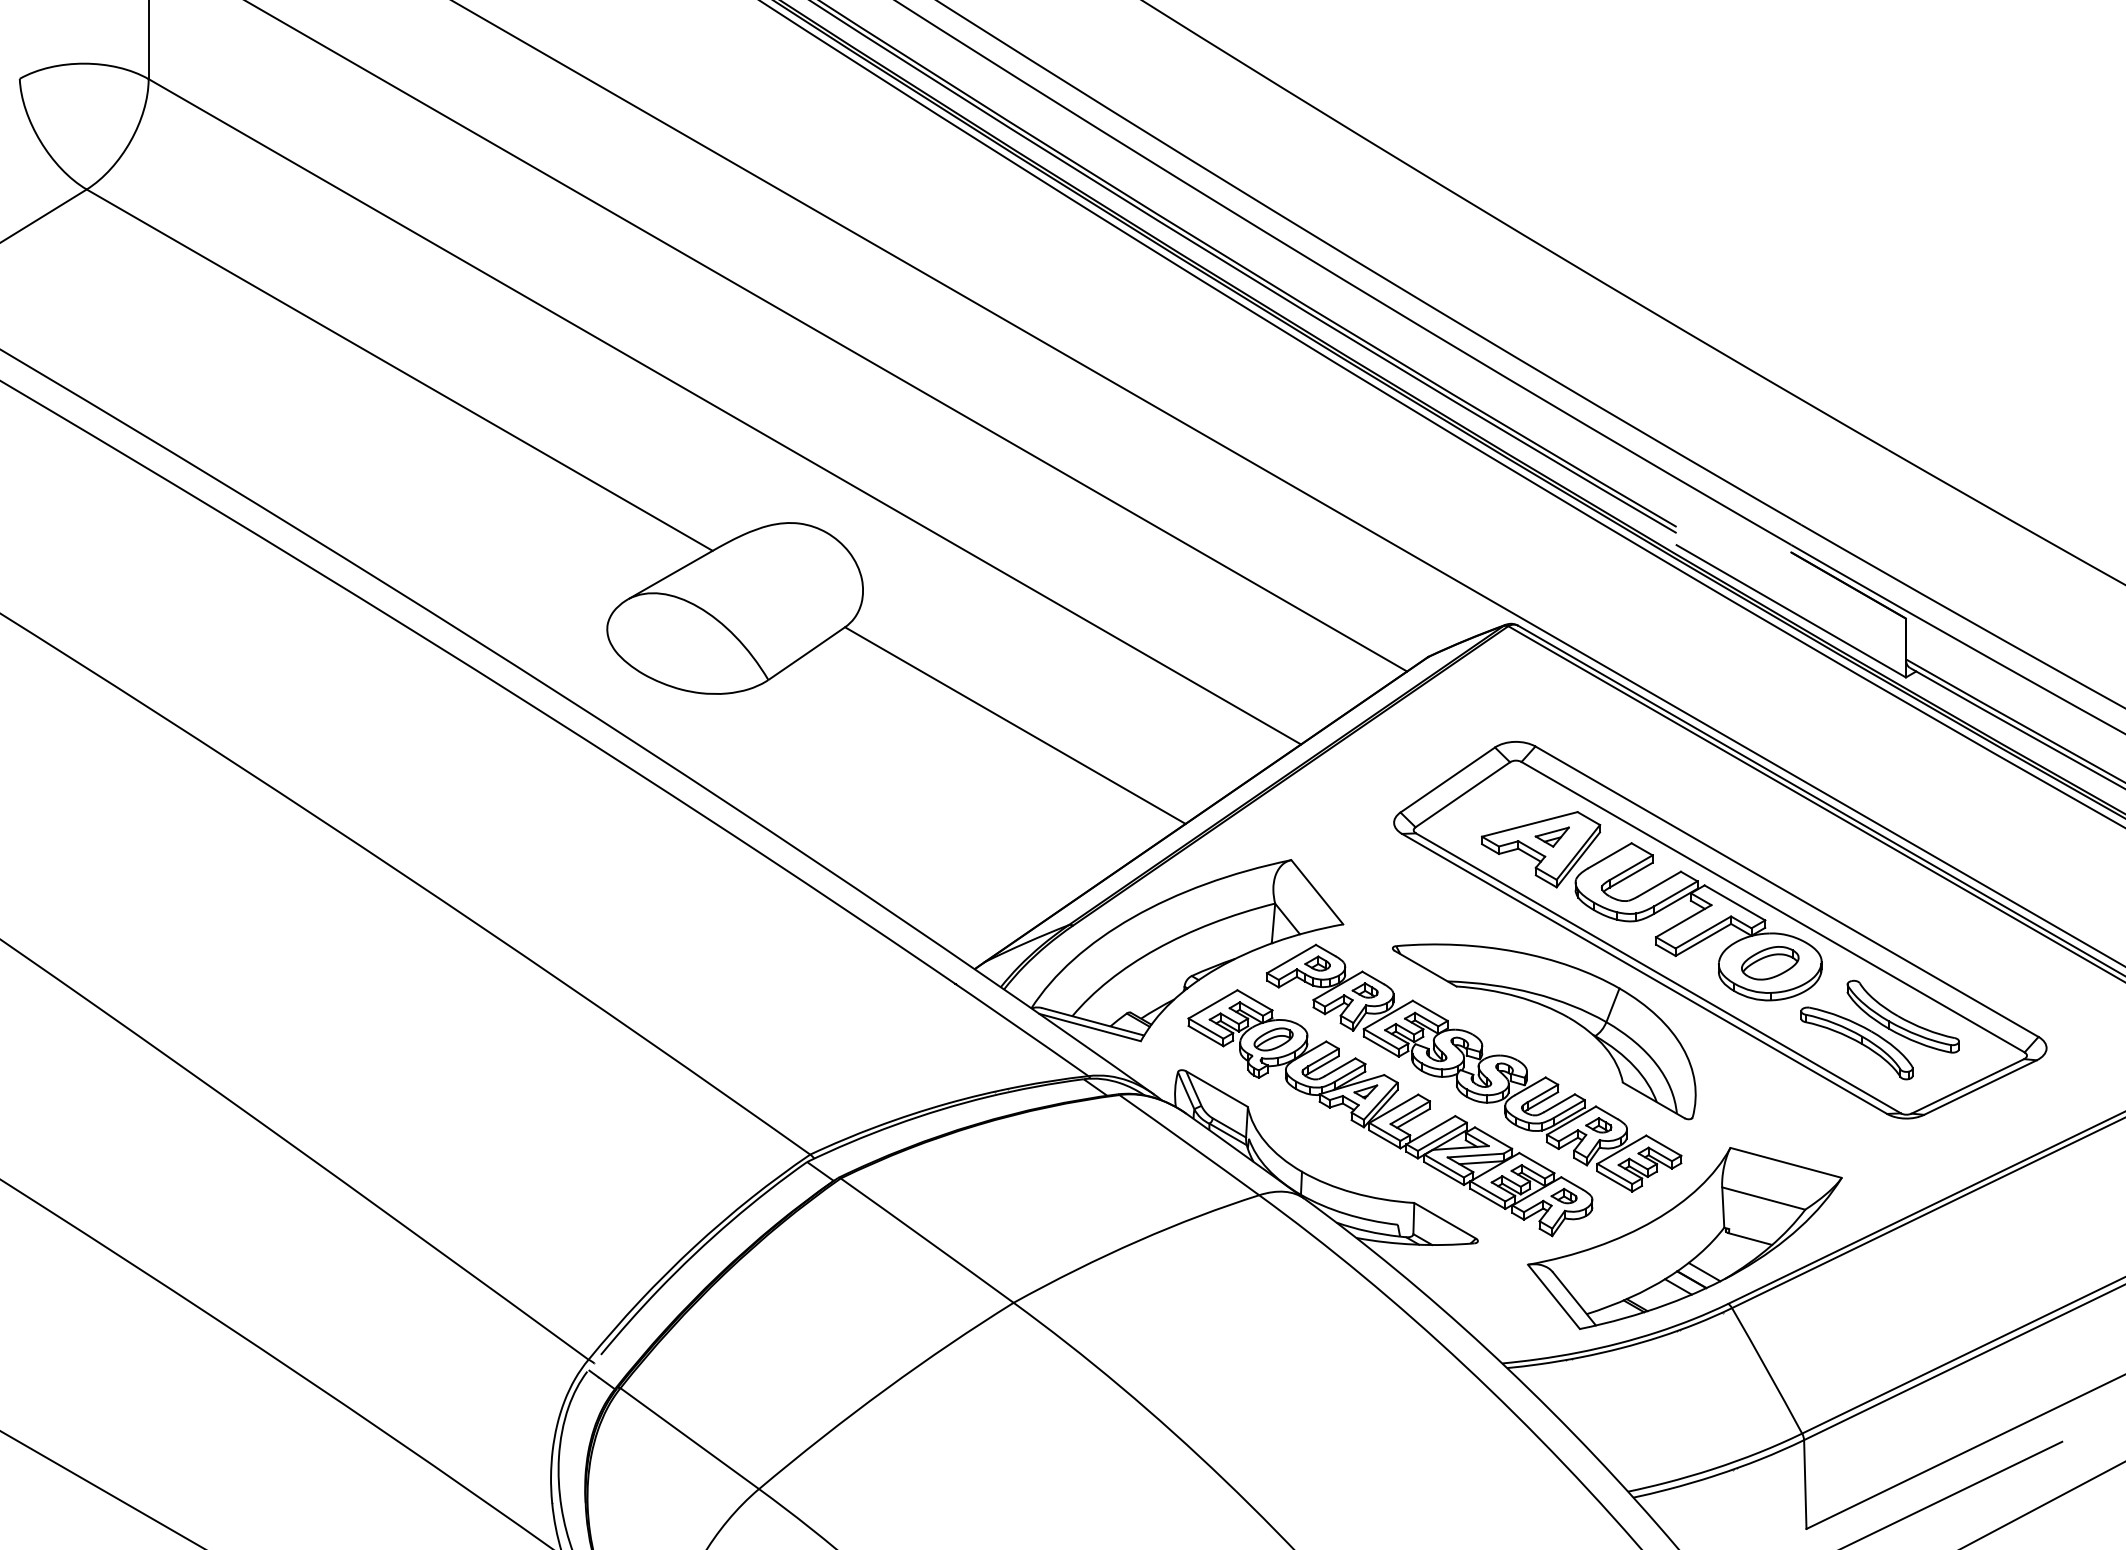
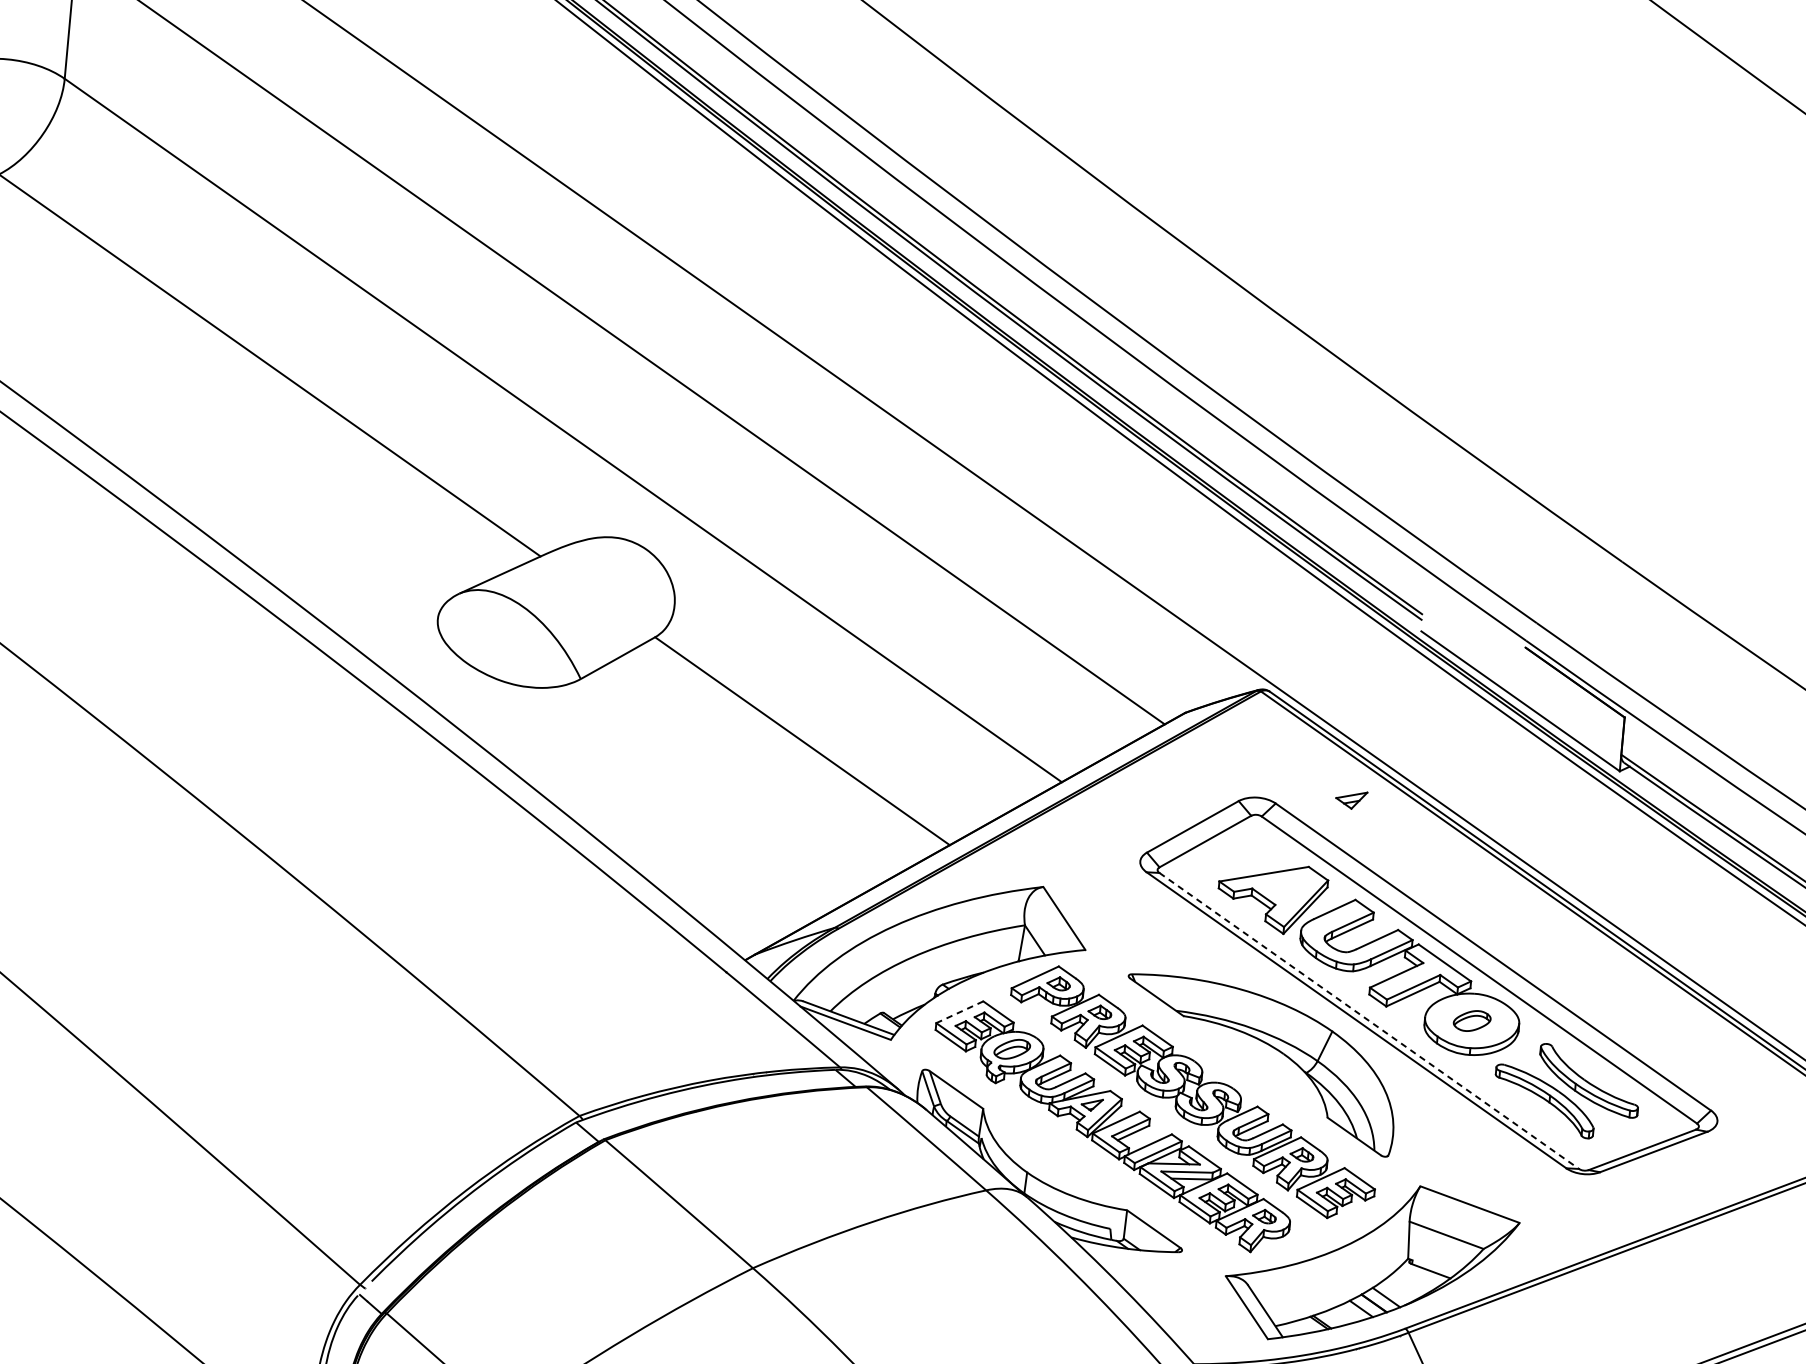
part: (1551, 836) -> (1350, 799), moved
part: (1770, 963) -> (1472, 1021), size x0.7
line: (1658, 973) -> (1369, 1021), solid -> dashed
line: (1212, 1004) -> (959, 1012), solid -> dashed

